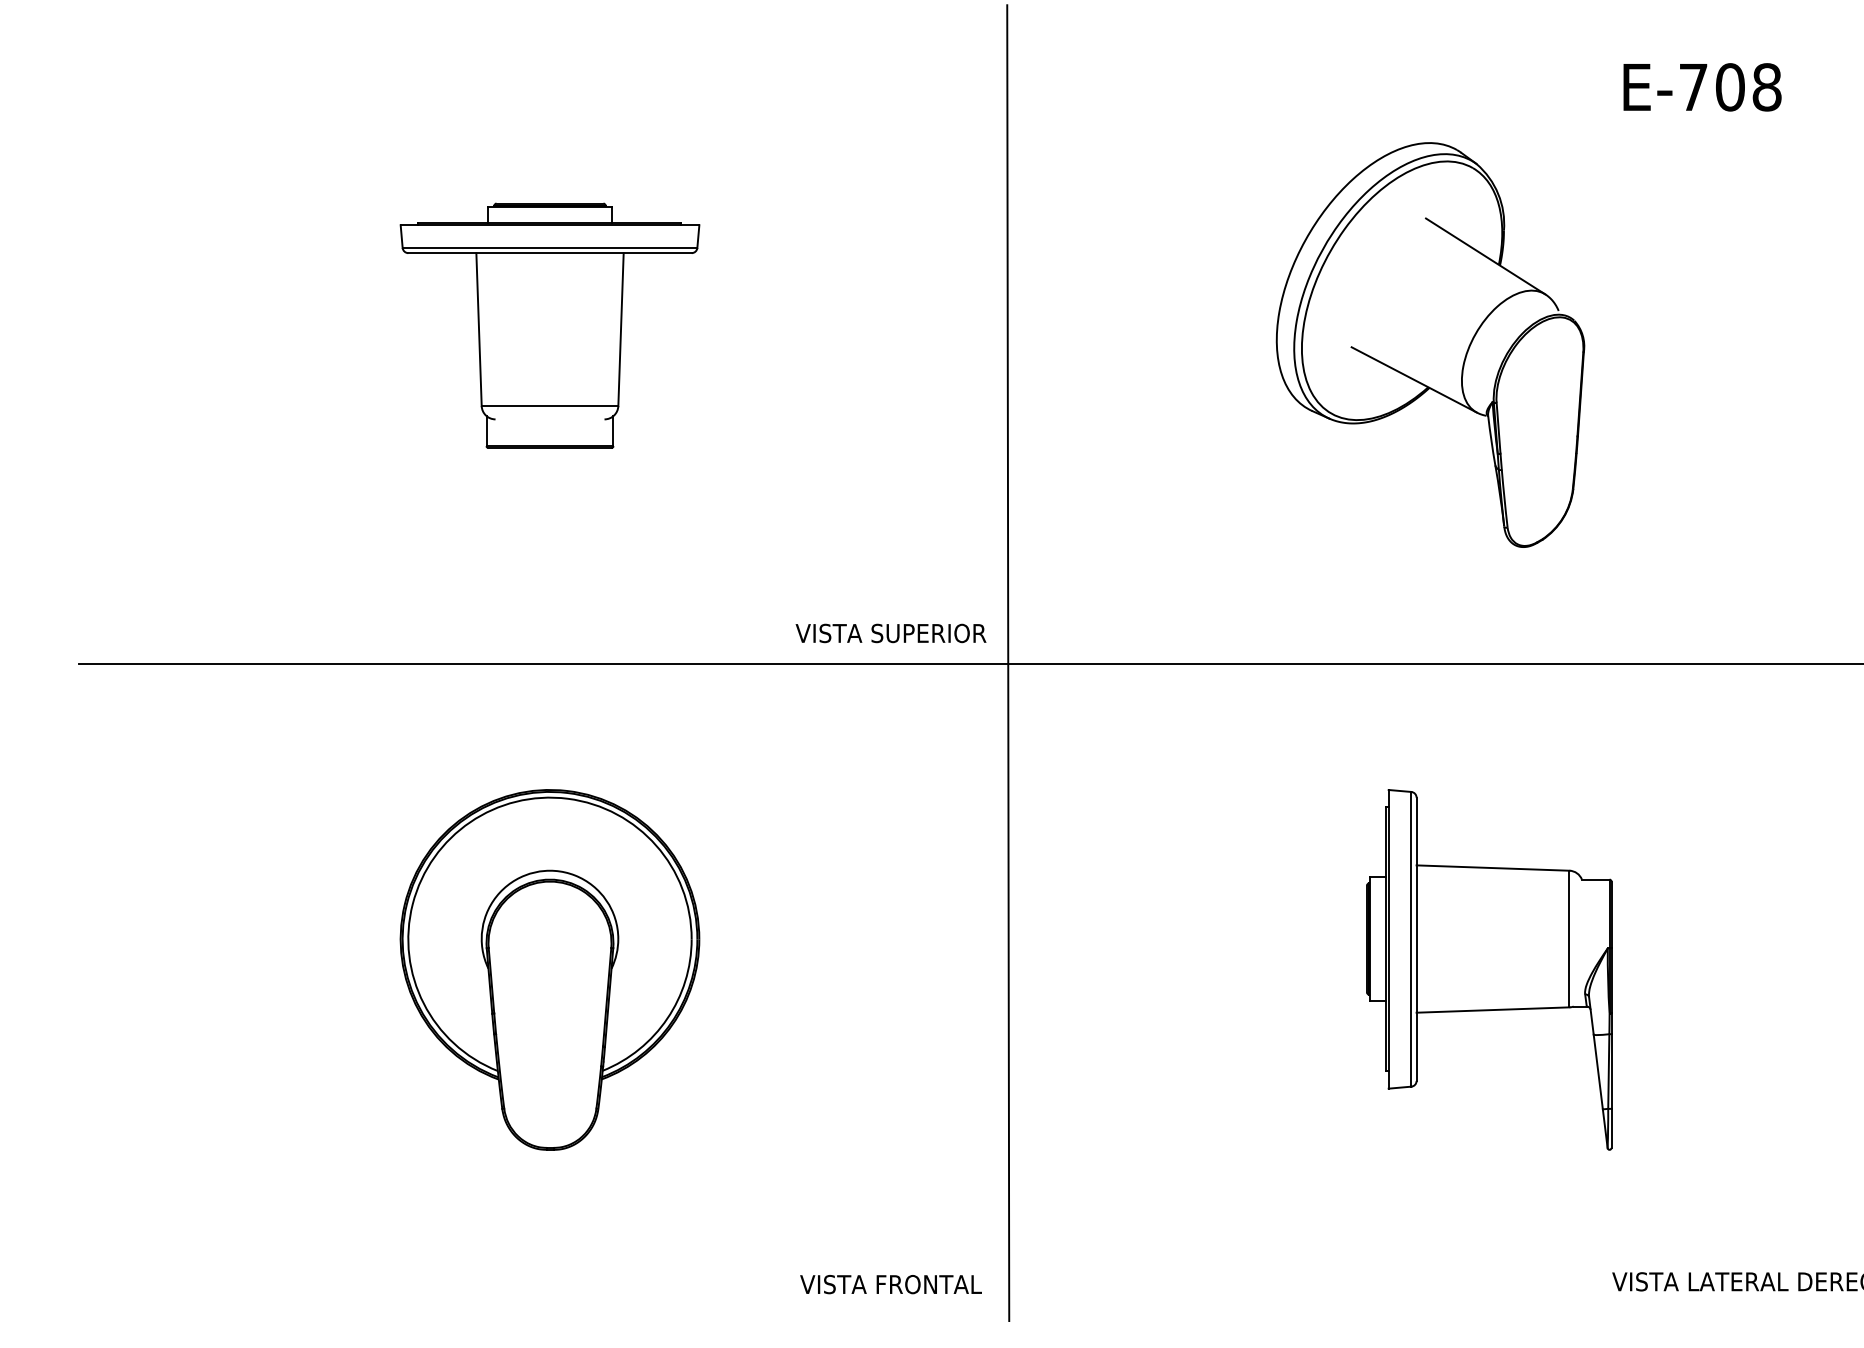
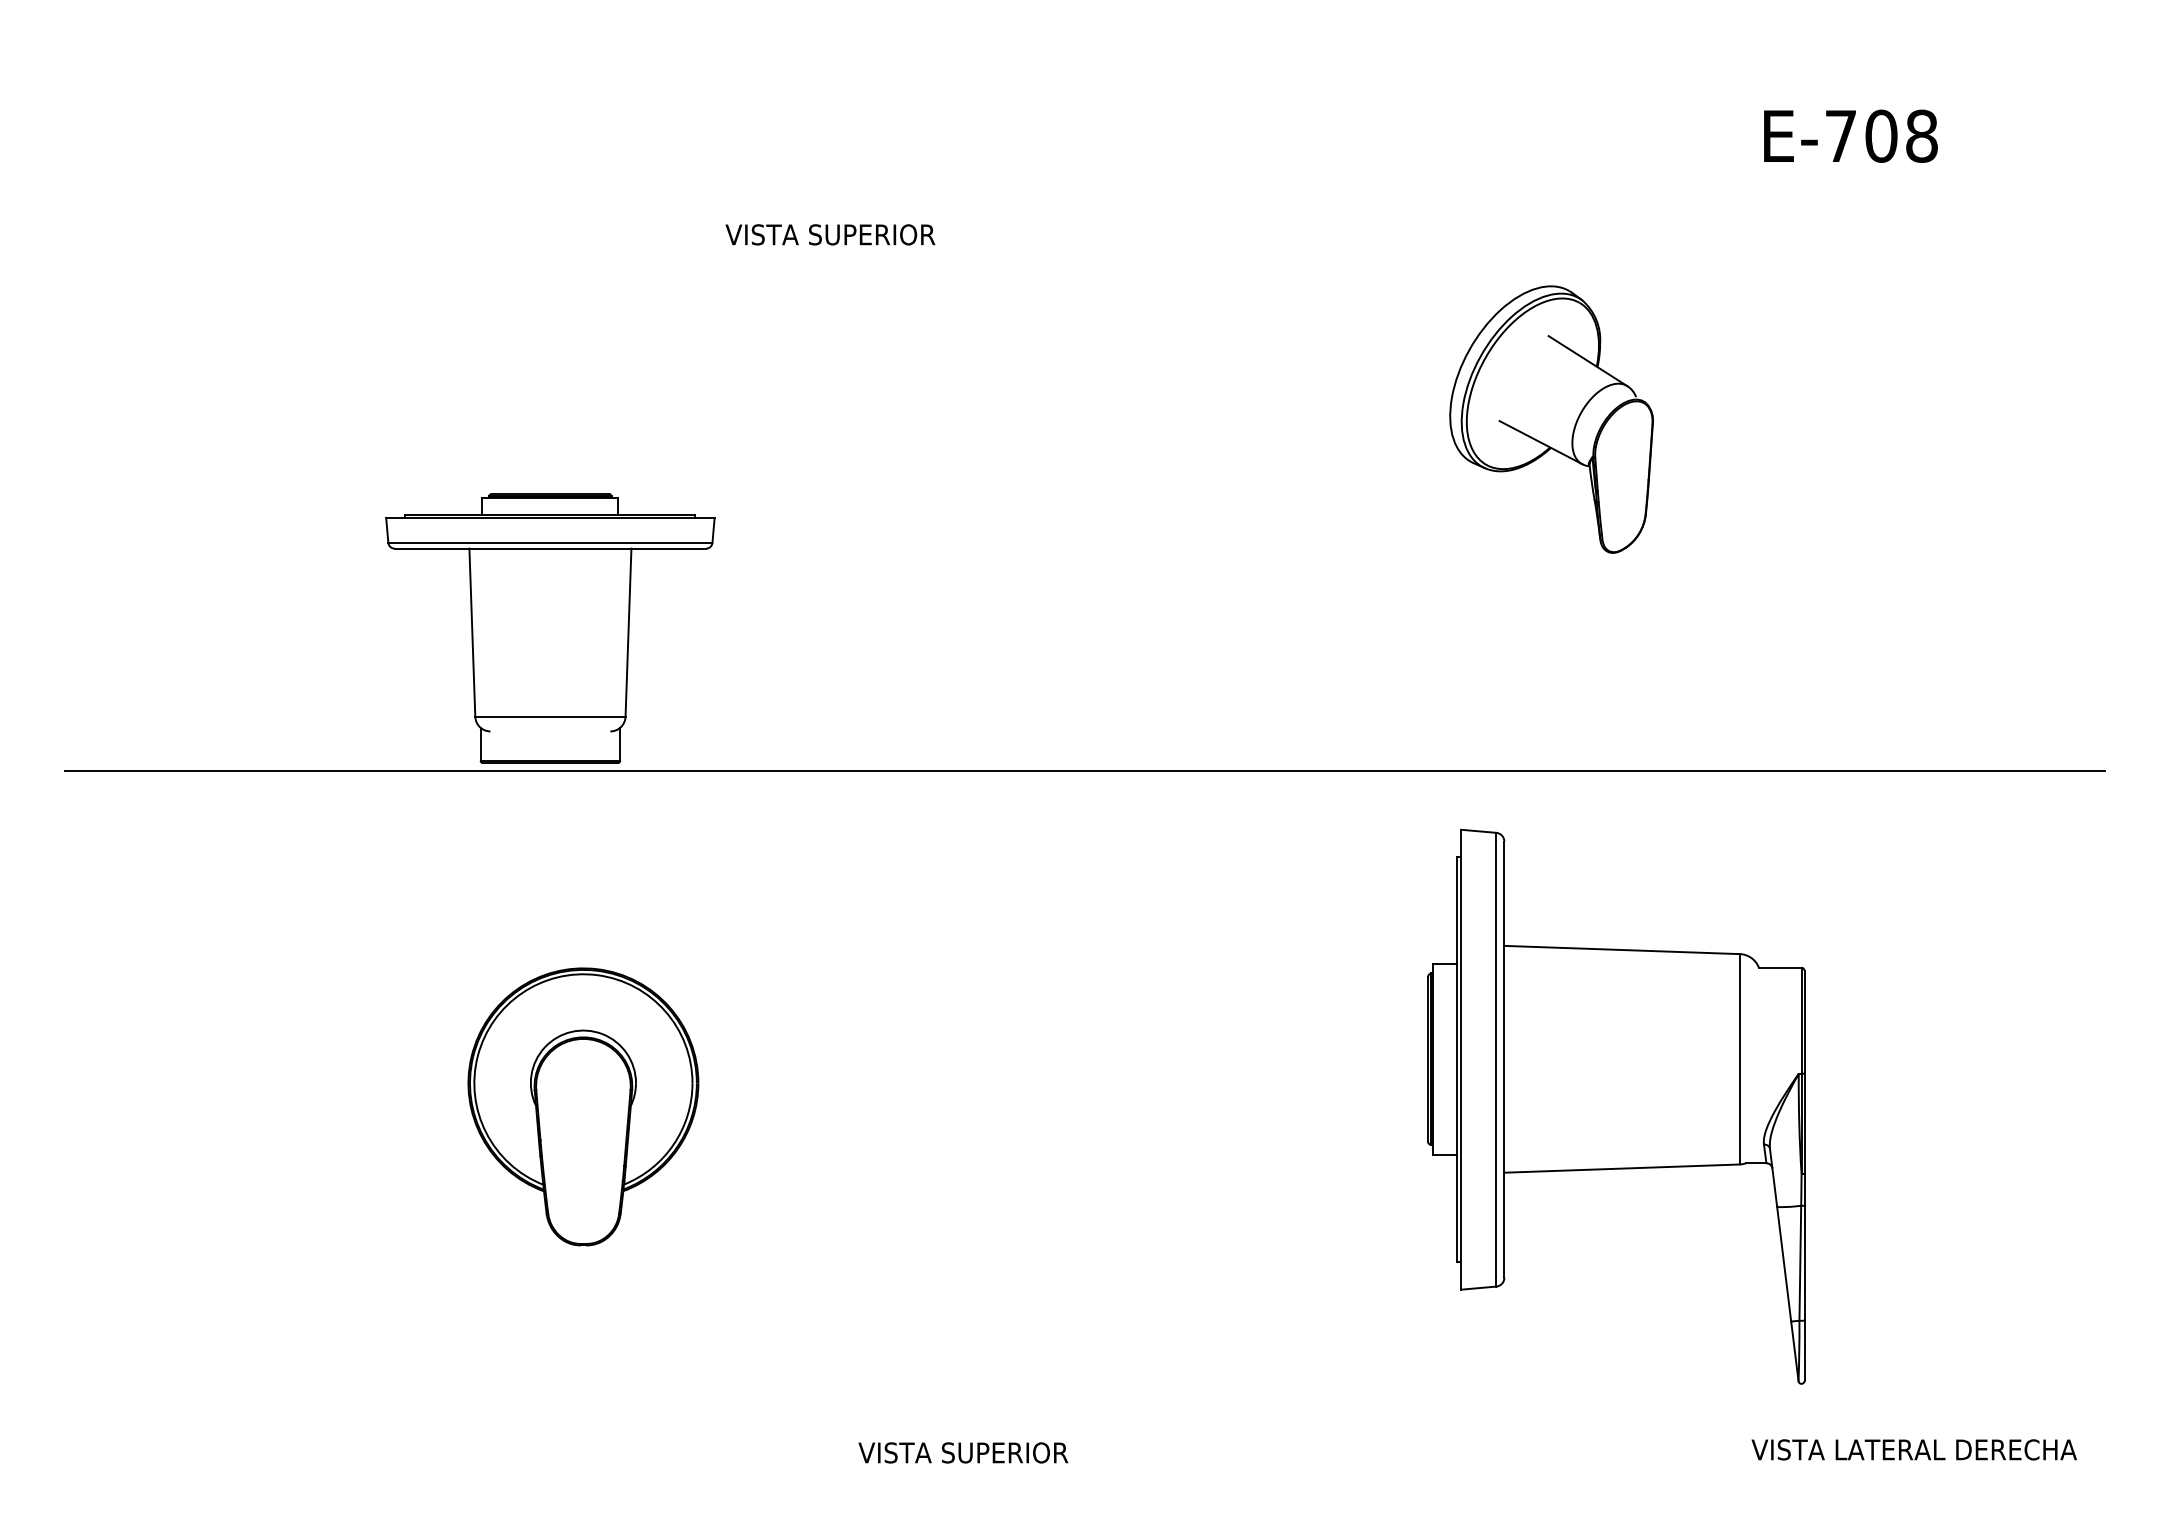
part: (550, 325) -> (550, 628), moved
part: (1430, 344) -> (1551, 419), size x0.6
text: (891, 633) -> (830, 234), moved
line: (1008, 663) -> (1087, 769), removed
part: (550, 969) -> (583, 1106), size x0.7
part: (1489, 969) -> (1616, 1106), size x1.4
text: (932, 1284) -> (1004, 1452), VISTA FRONTAL -> VISTA SUPERIOR

